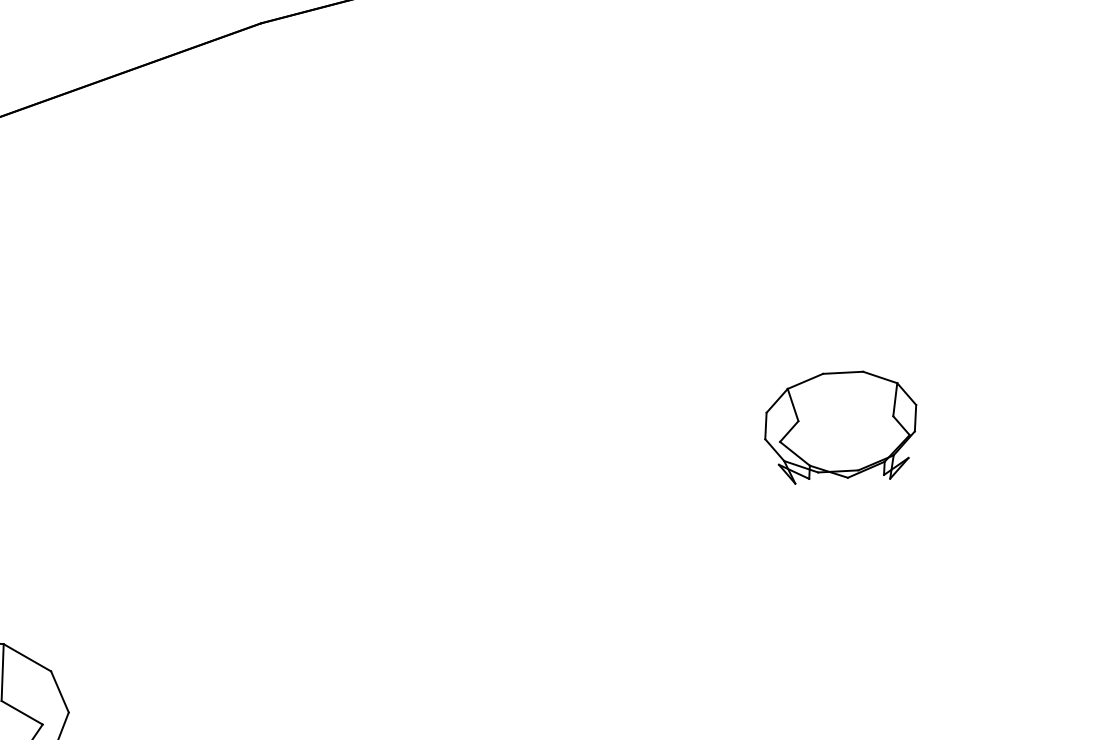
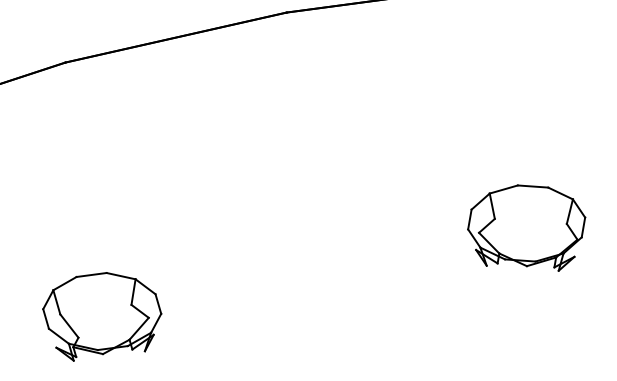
part: (840, 426) -> (526, 227), size x1.67

